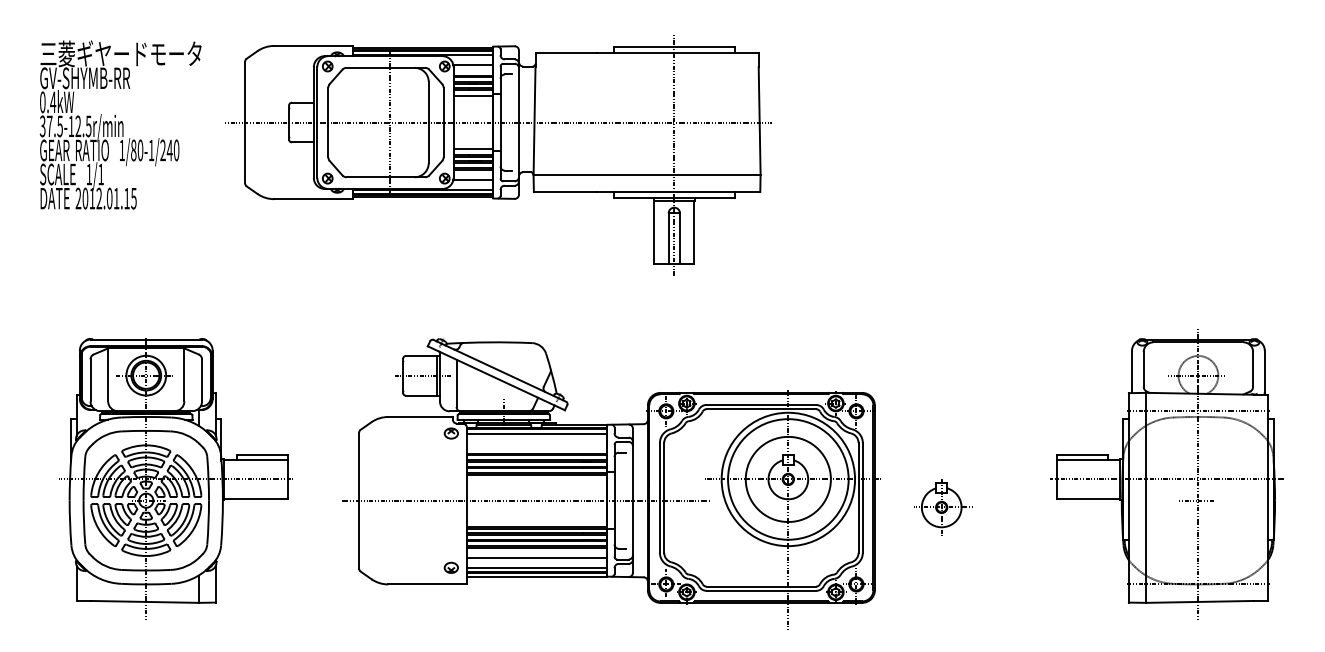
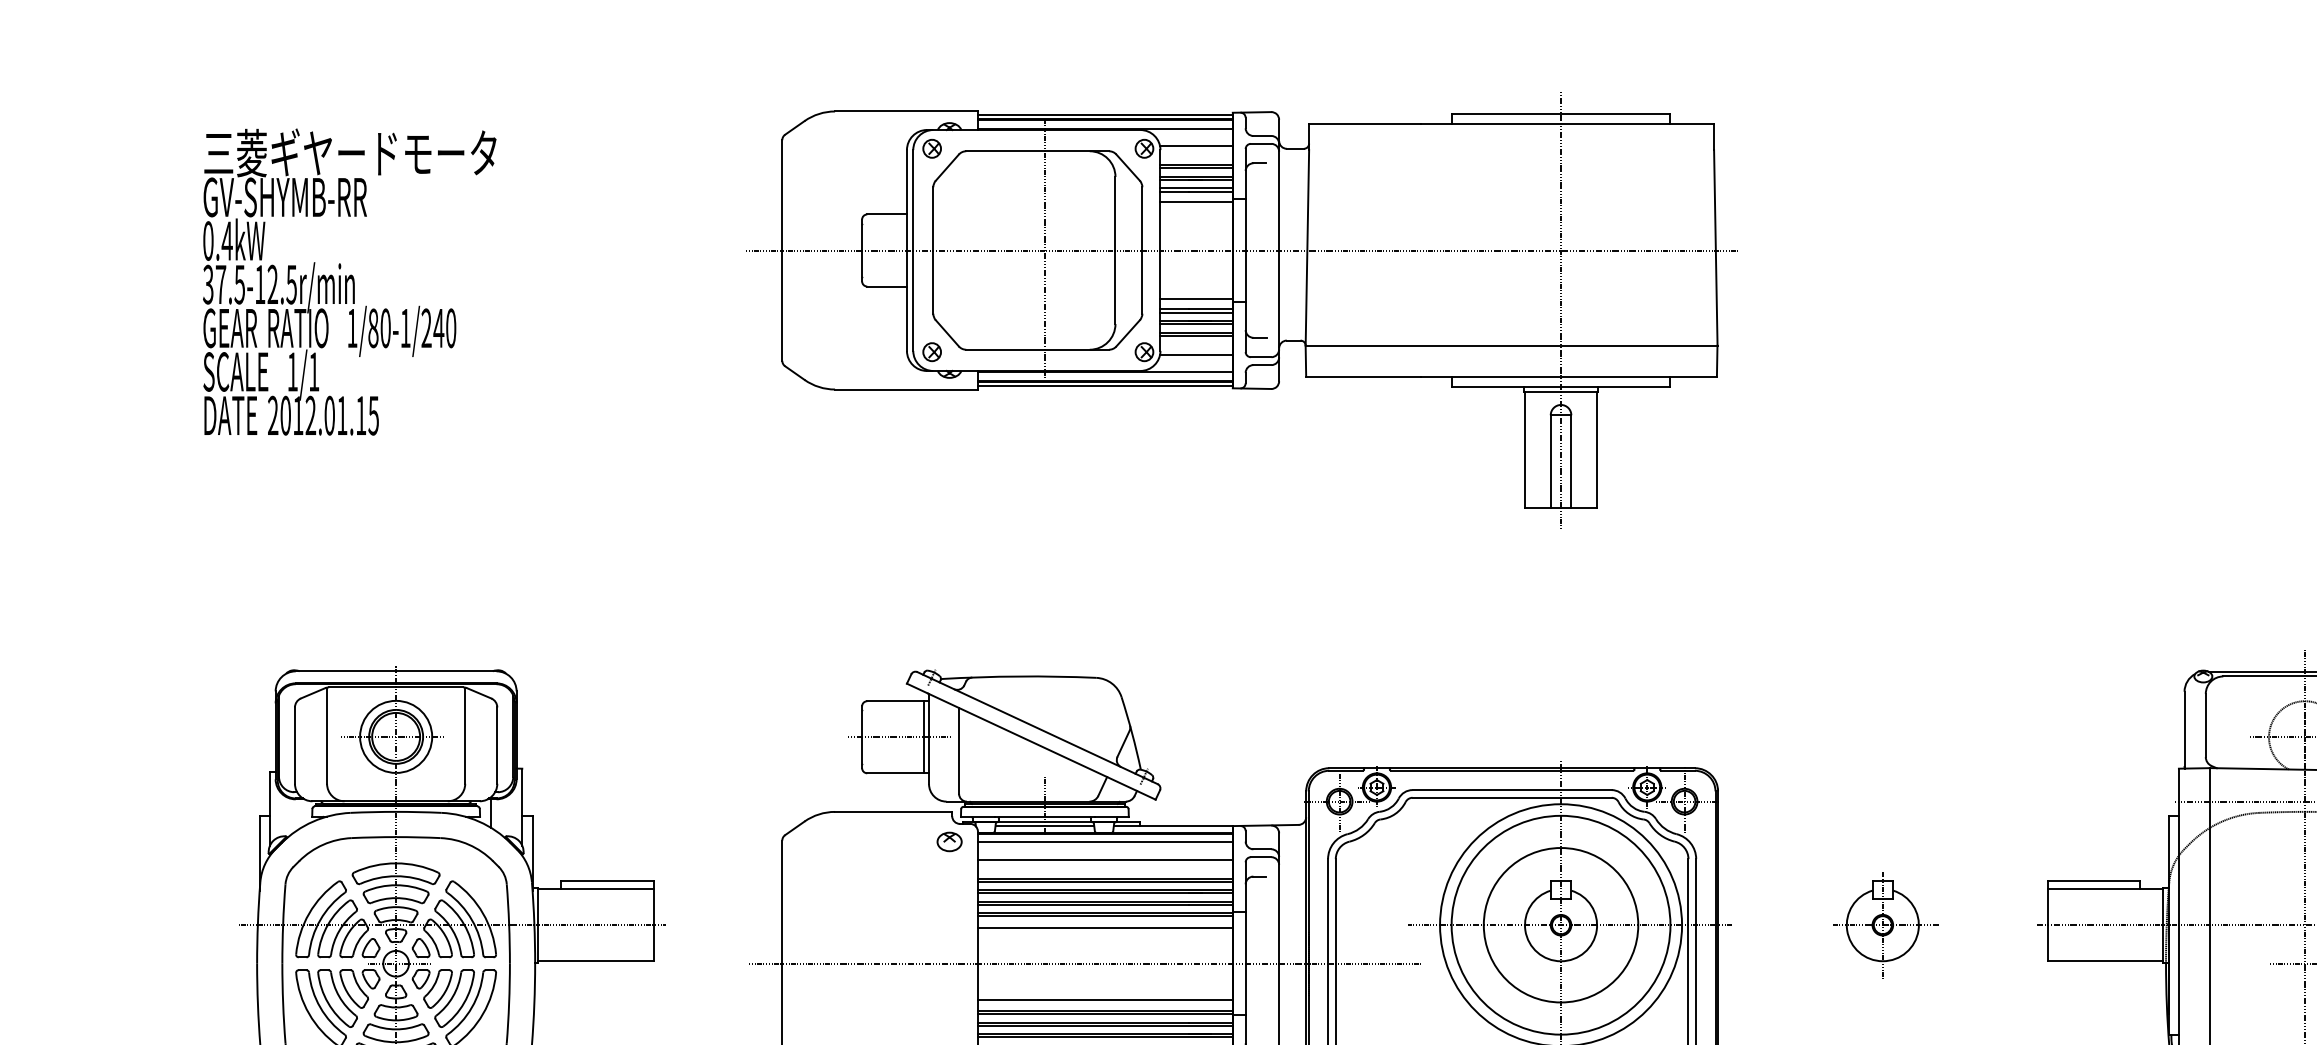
part: (498, 155) -> (1241, 310), moved
line: (536, 443) -> (1104, 859), added
line: (536, 480) -> (1104, 927), added
part: (943, 507) -> (1886, 925), moved
line: (536, 520) -> (1104, 999), added

